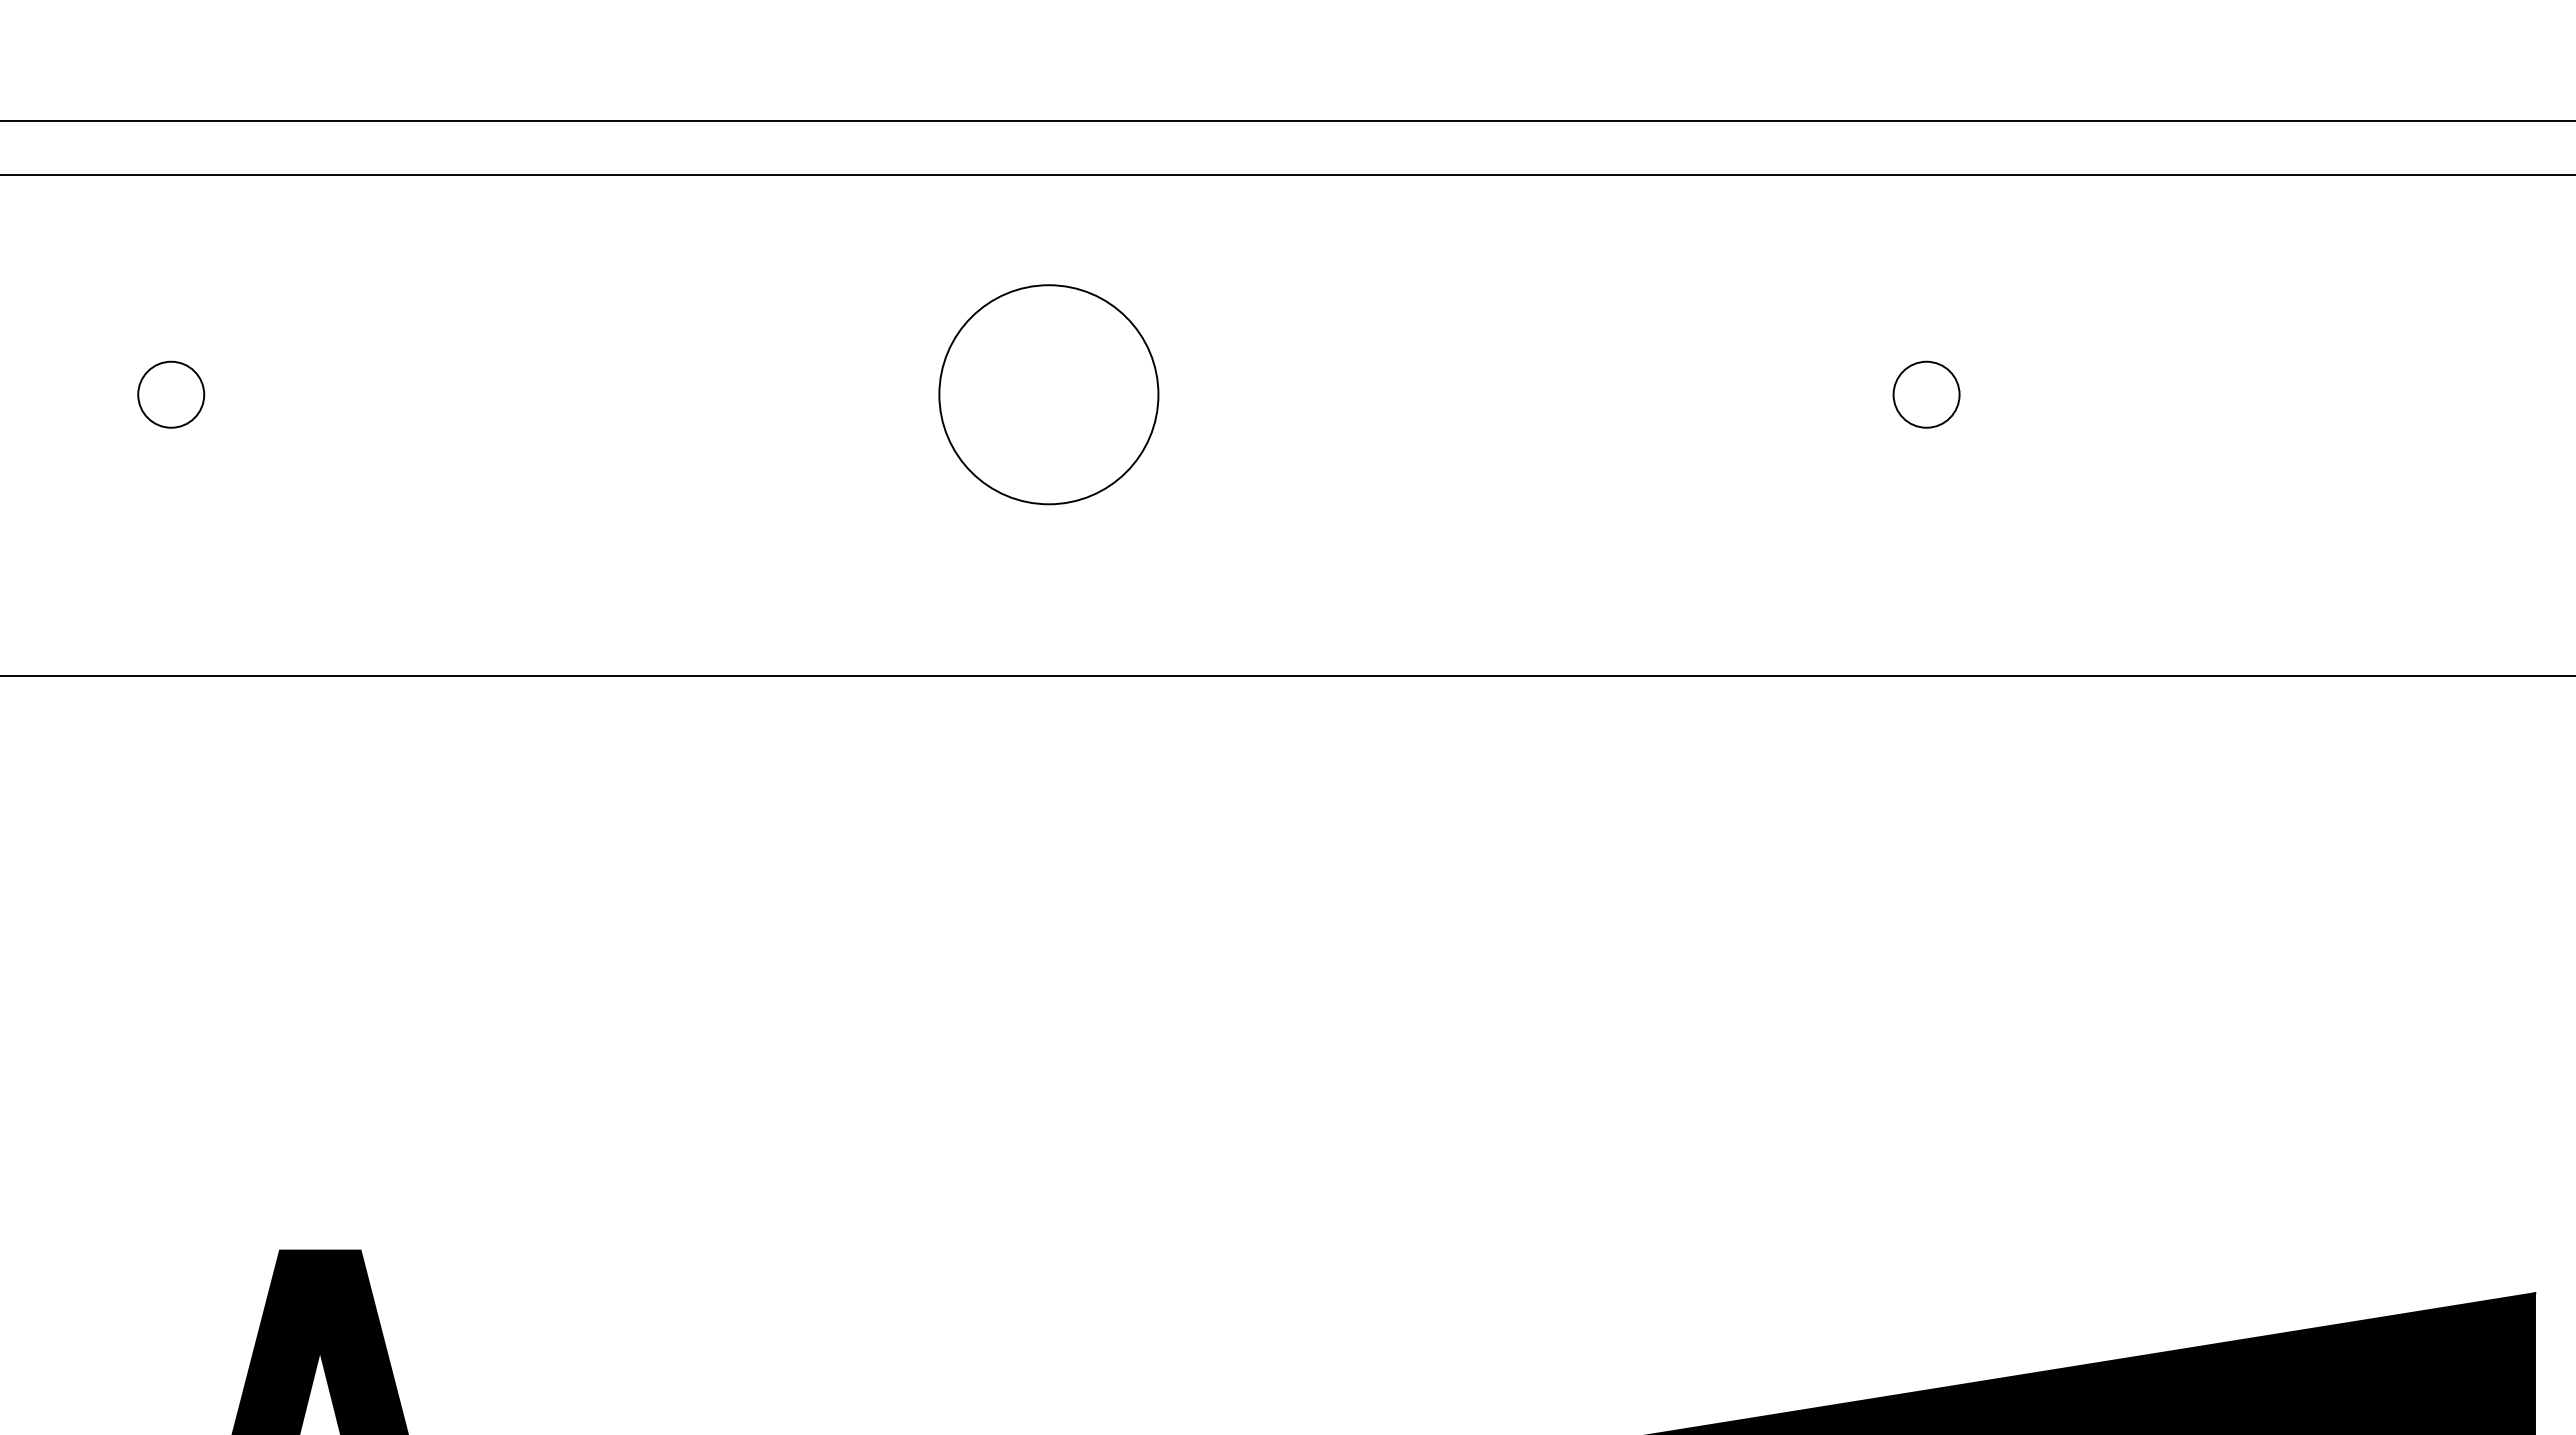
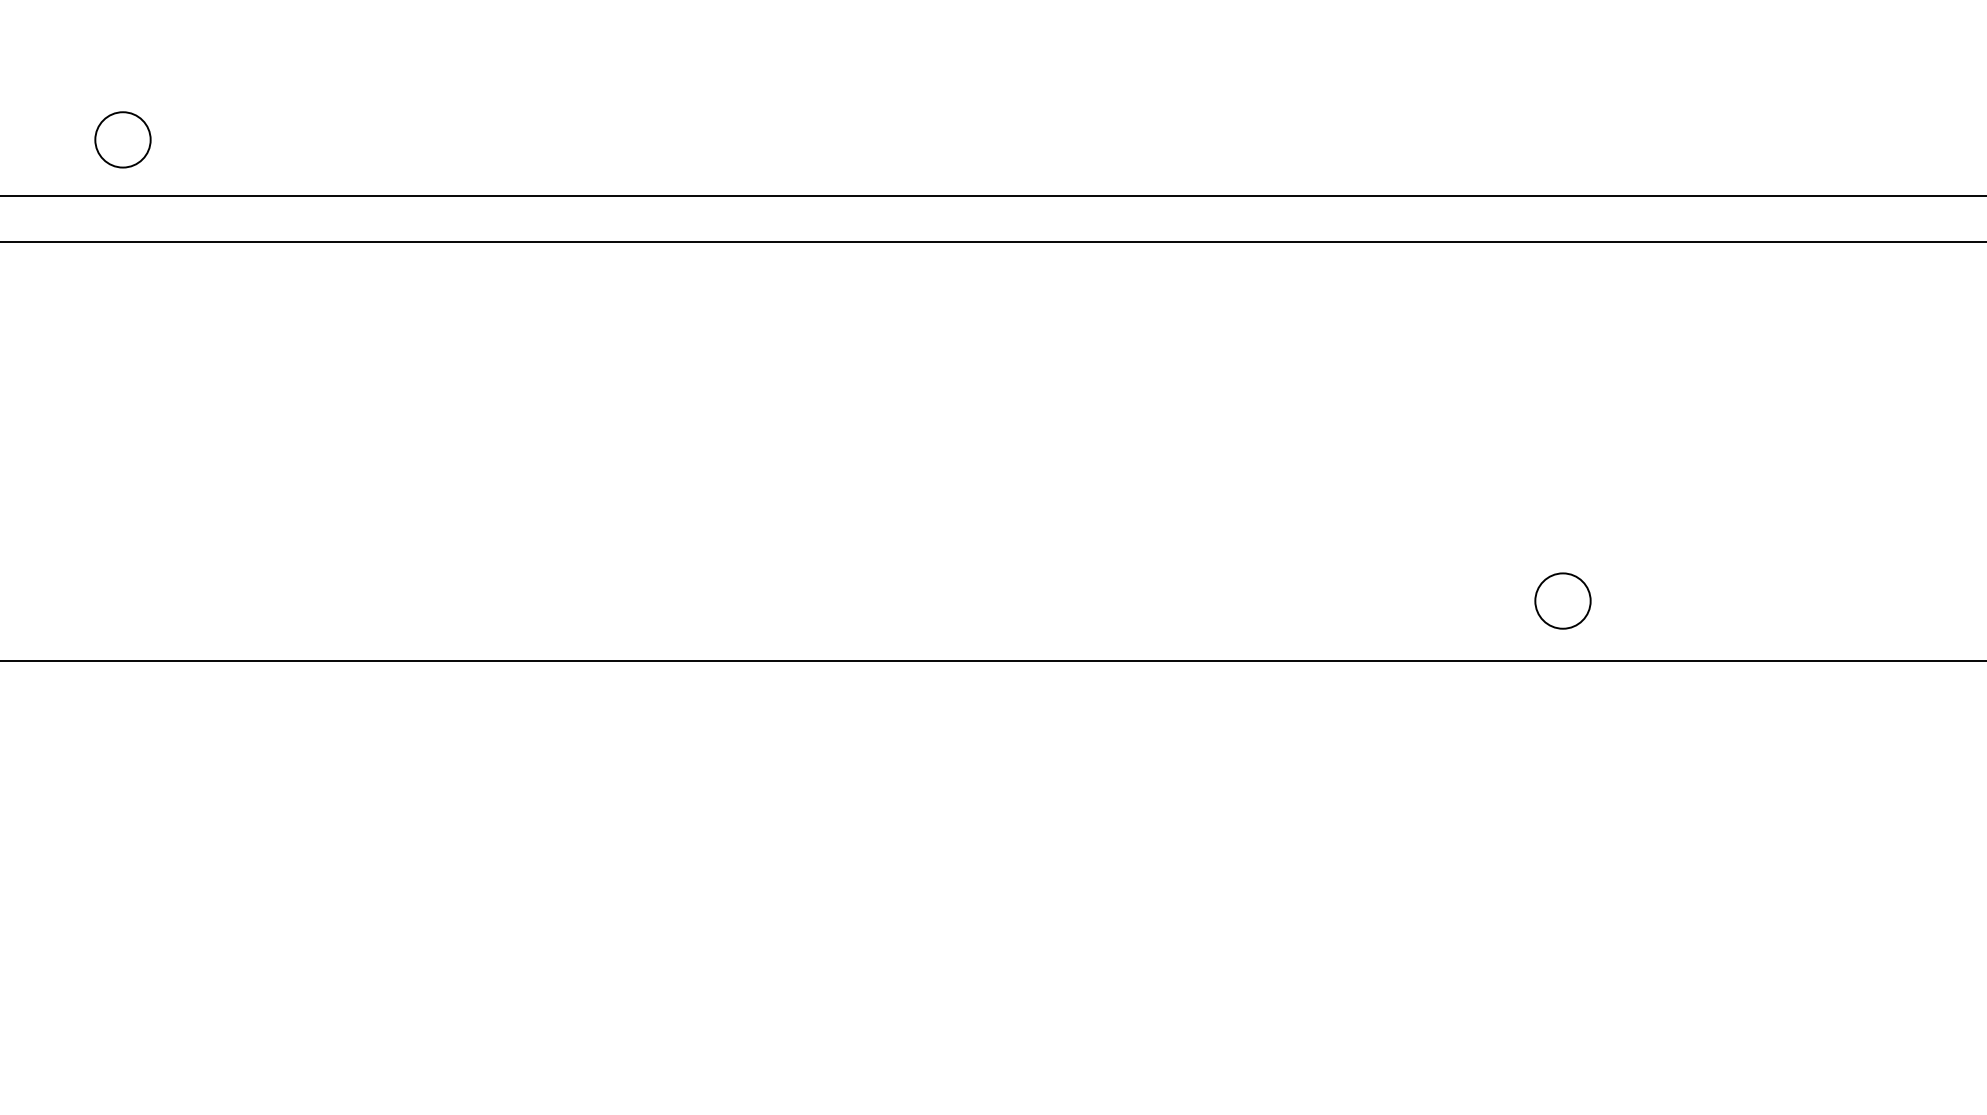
circle: (171, 394) -> (123, 139), moved
circle: (1048, 394) -> (858, 425), removed
circle: (1926, 394) -> (1562, 600), moved

